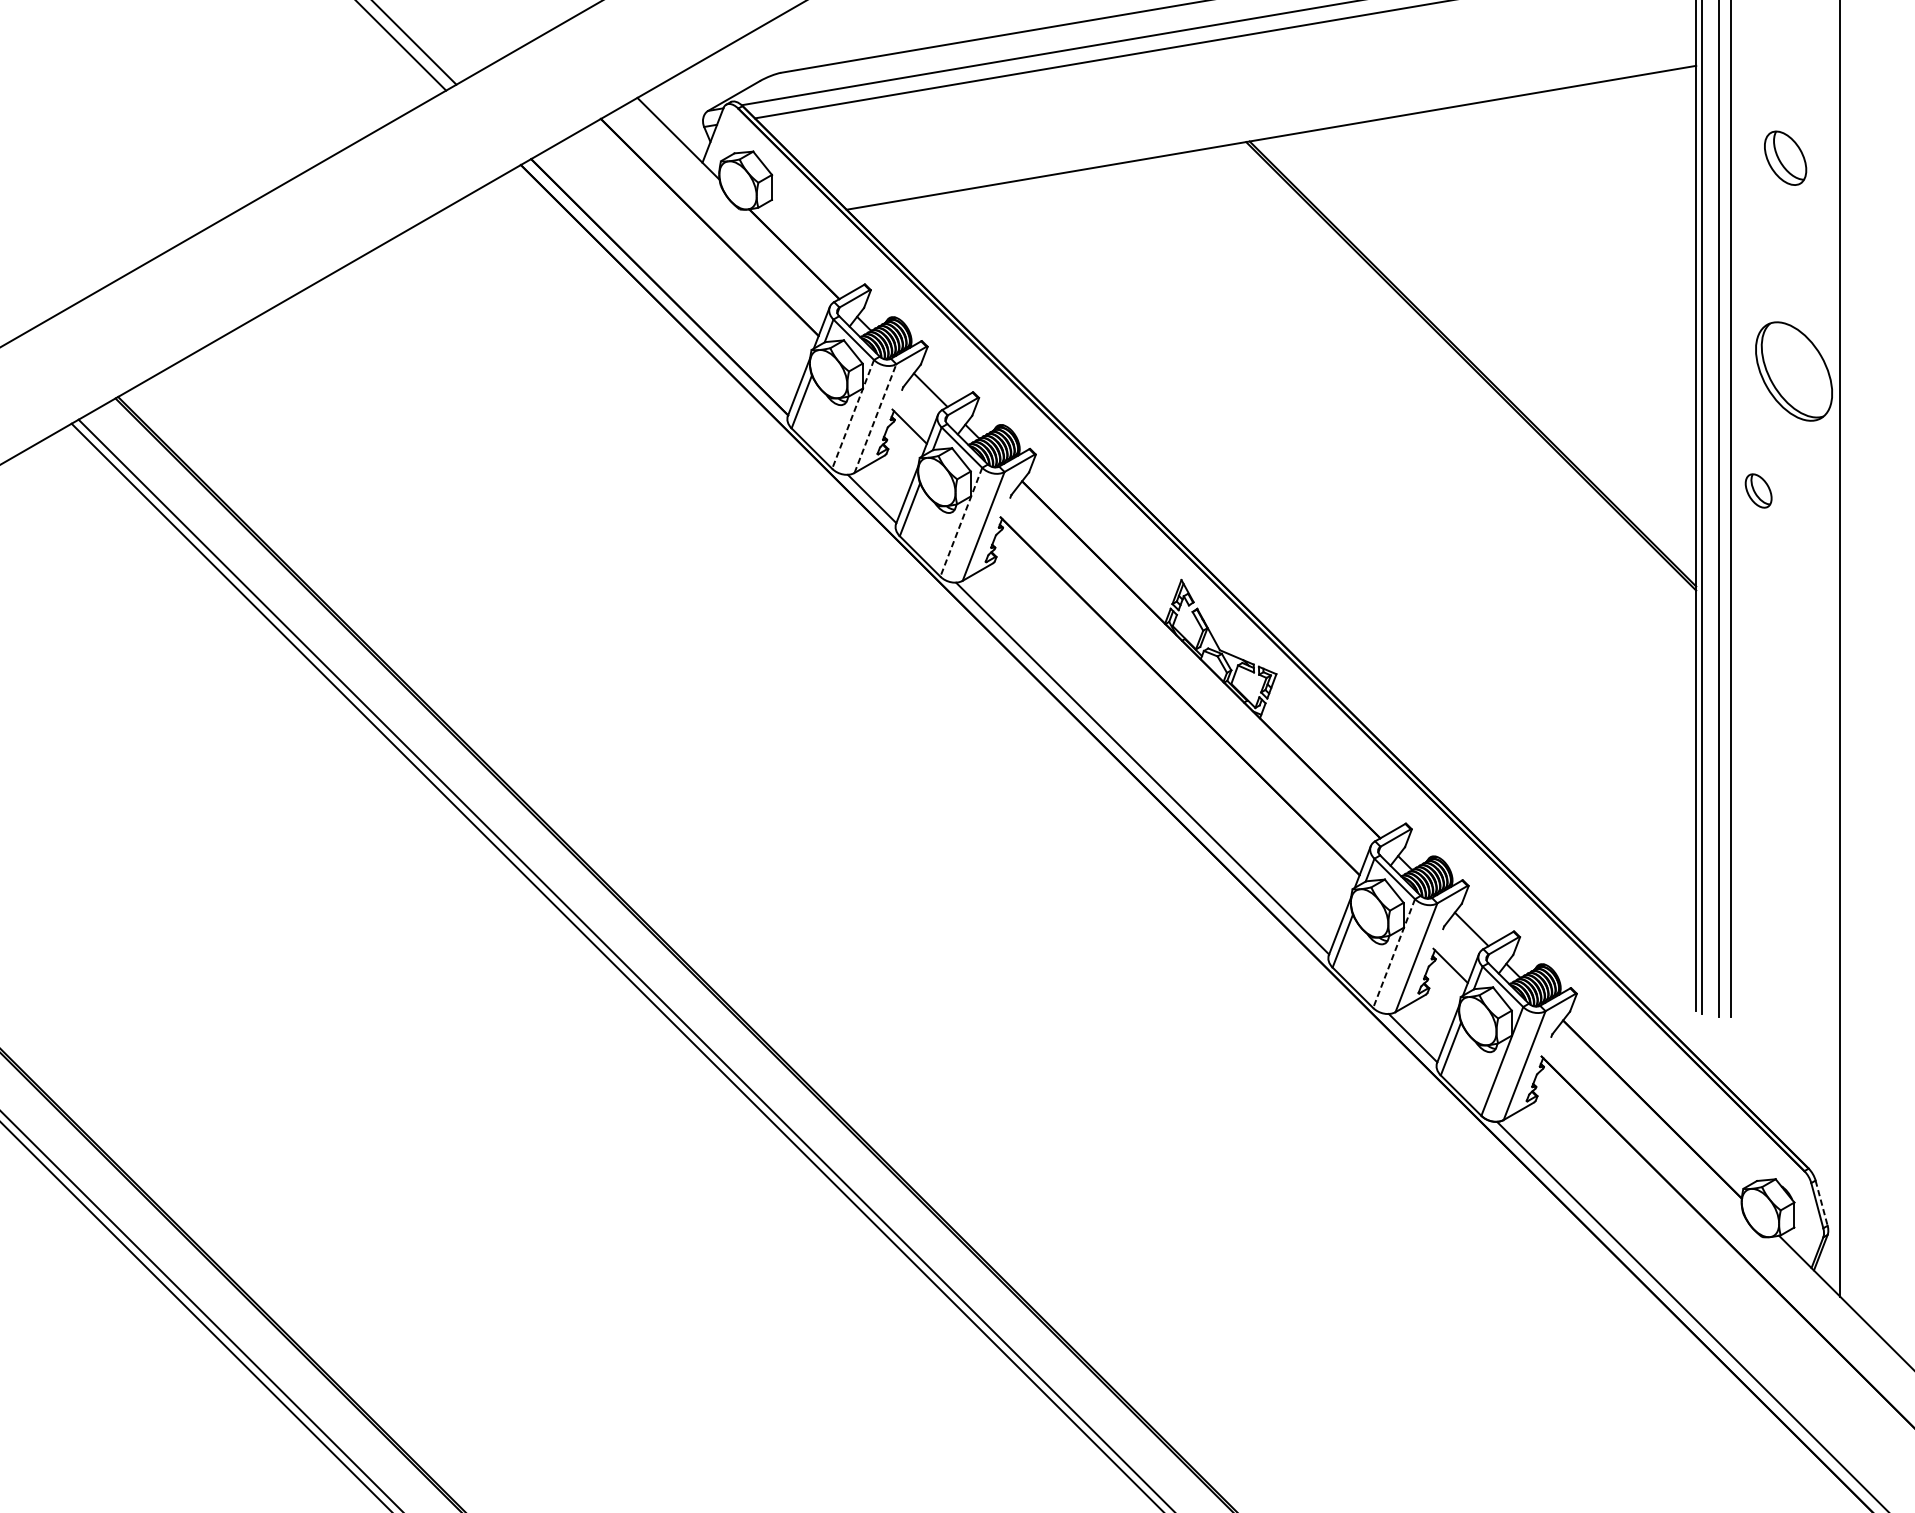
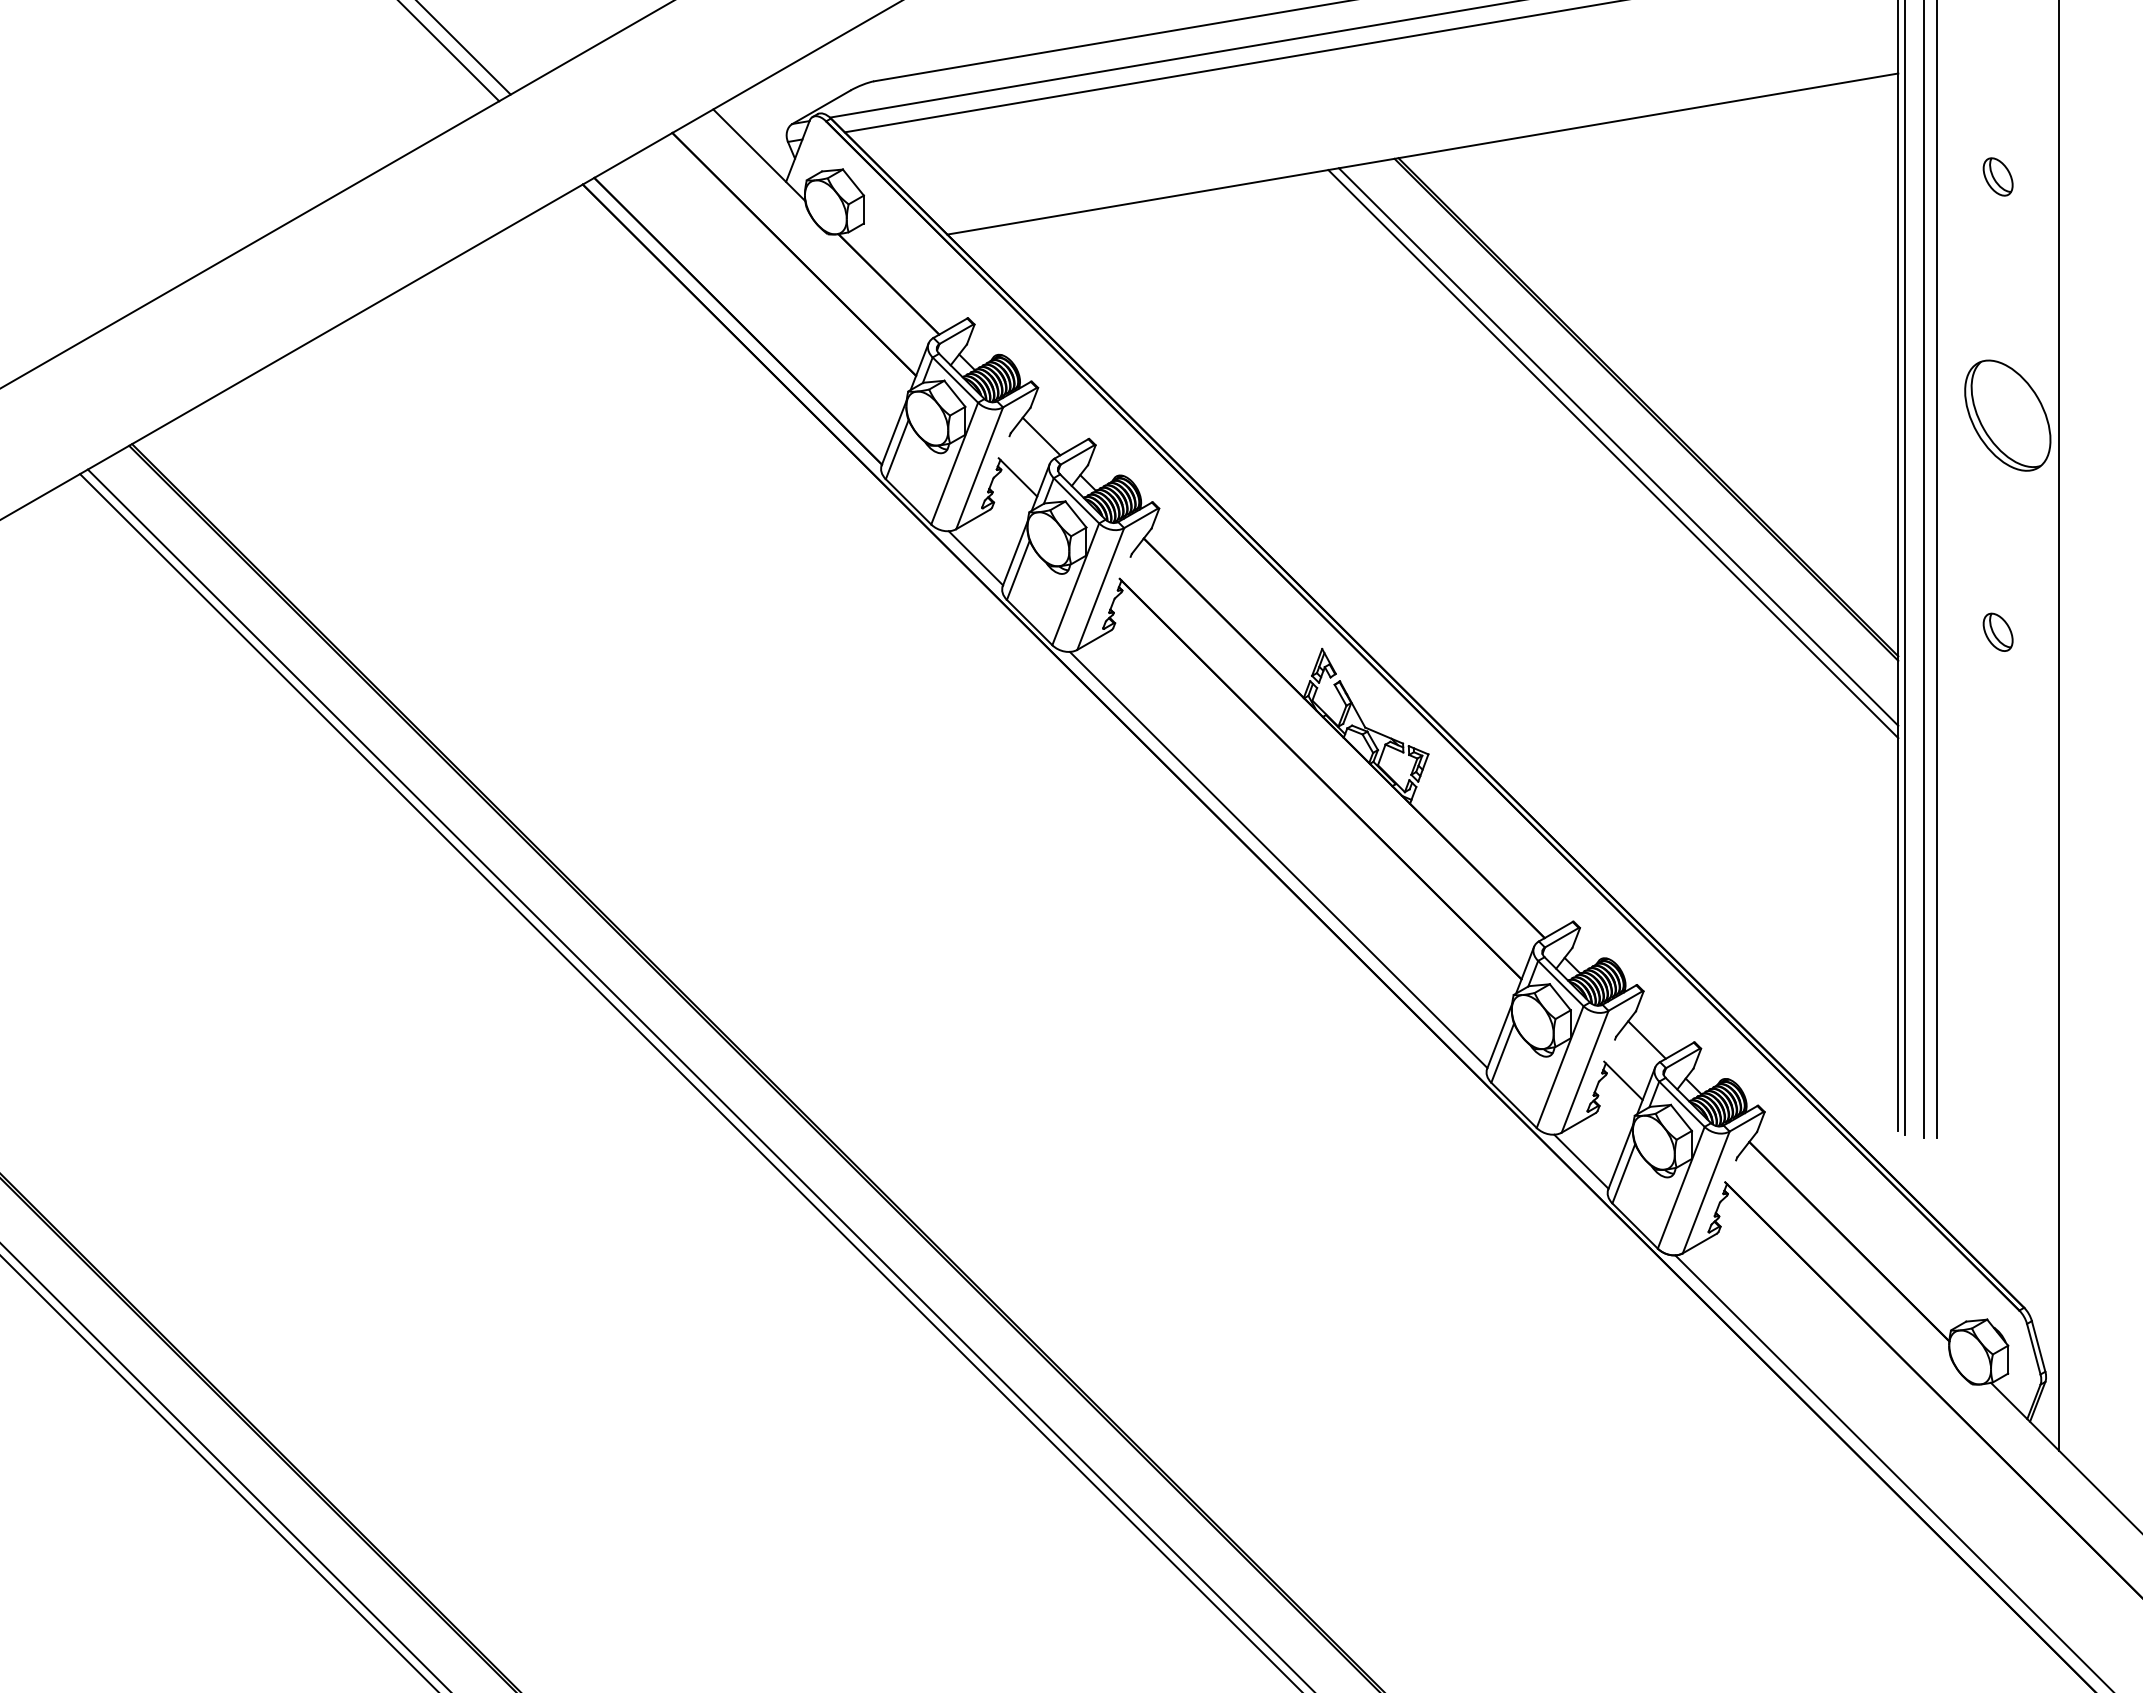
part: (1784, 157) -> (1997, 176), size x0.62
line: (1446, 399) -> (1618, 446), added
line: (1441, 406) -> (1613, 454), added
line: (852, 415) -> (954, 464), dashed -> solid
line: (875, 417) -> (979, 467), dashed -> solid
part: (1758, 490) -> (1997, 631), moved
line: (961, 522) -> (1075, 584), dashed -> solid
line: (1393, 953) -> (1559, 1067), dashed -> solid
line: (1821, 1203) -> (2038, 1346), dashed -> solid

